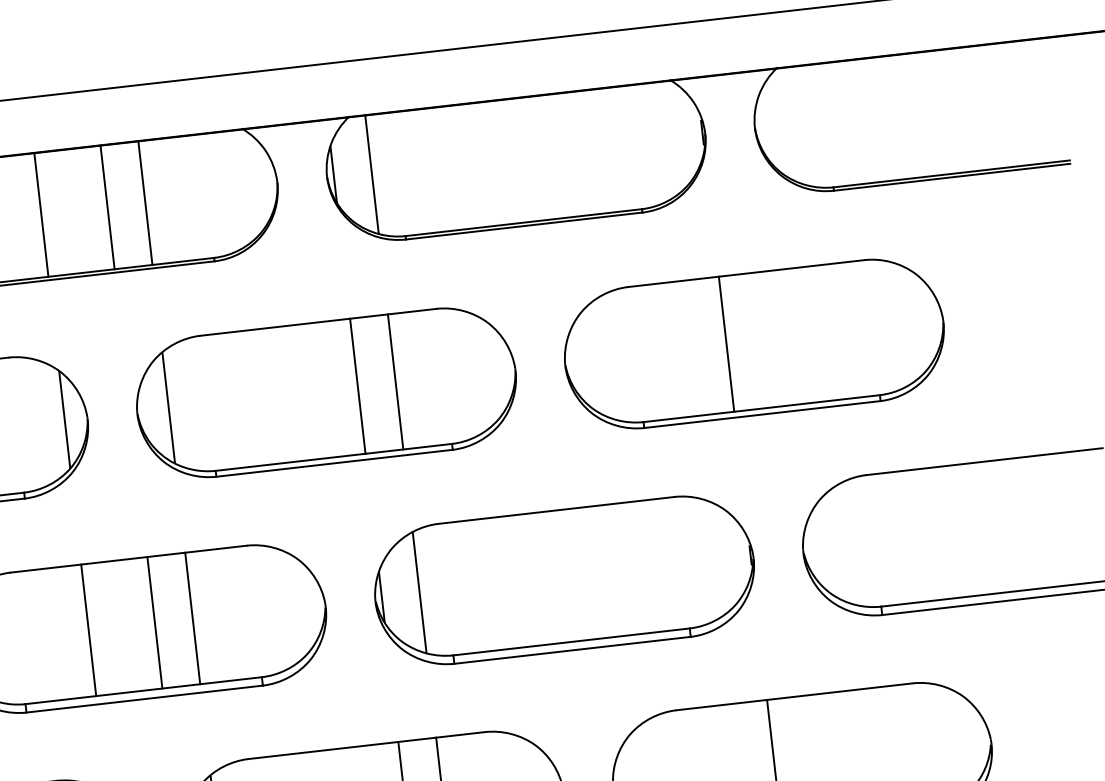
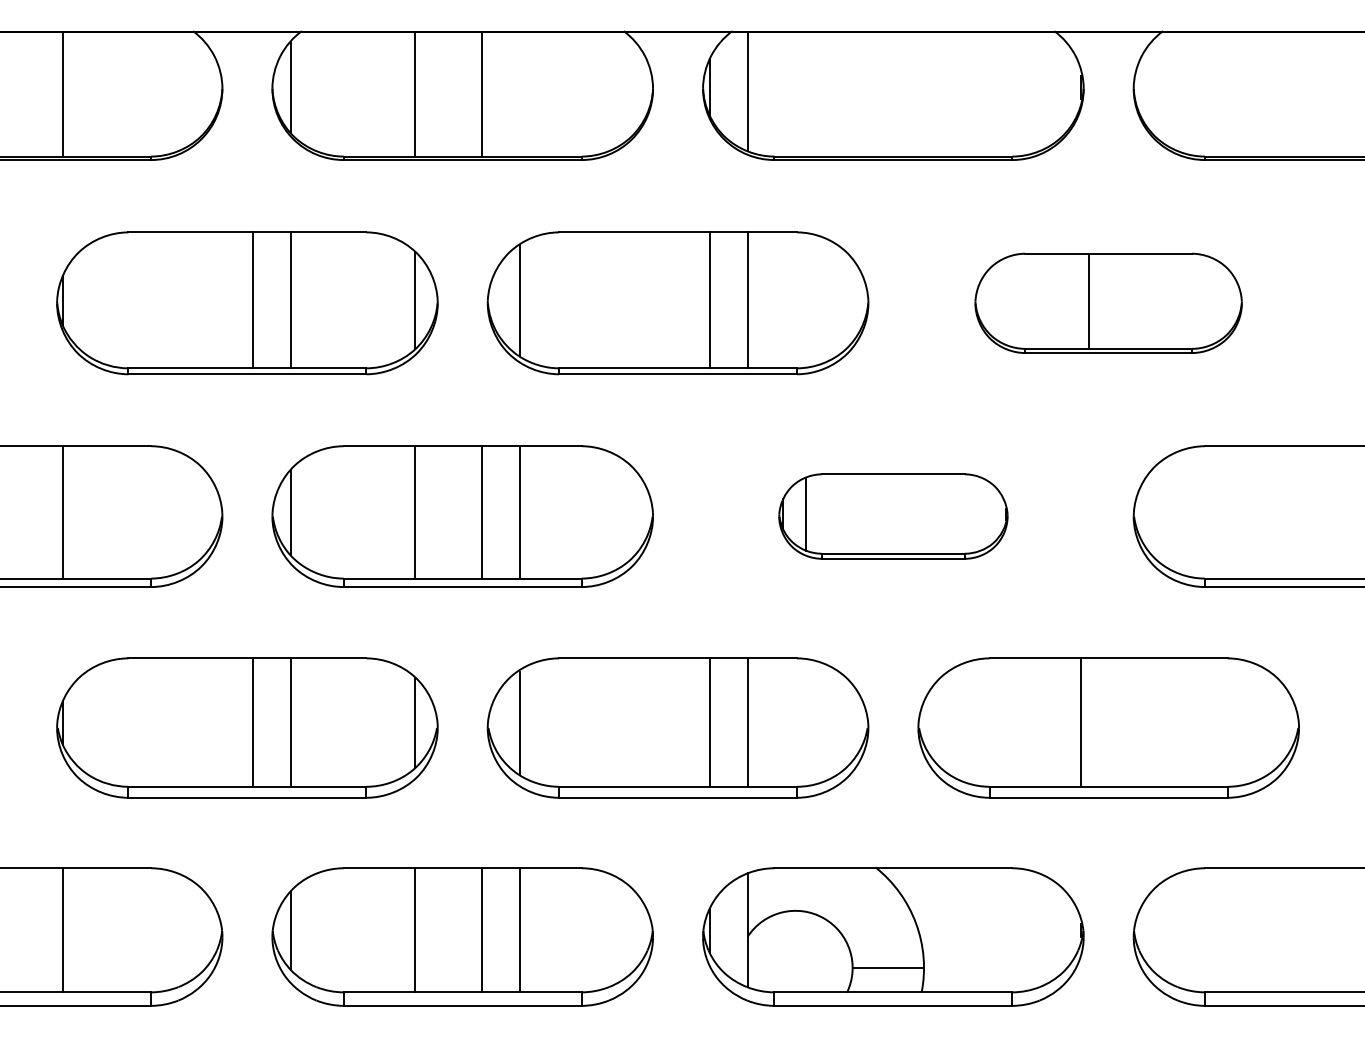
line: (145, 203) -> (519, 94), removed
part: (754, 344) -> (1108, 303), size x0.7
part: (564, 580) -> (893, 516), size x0.6

